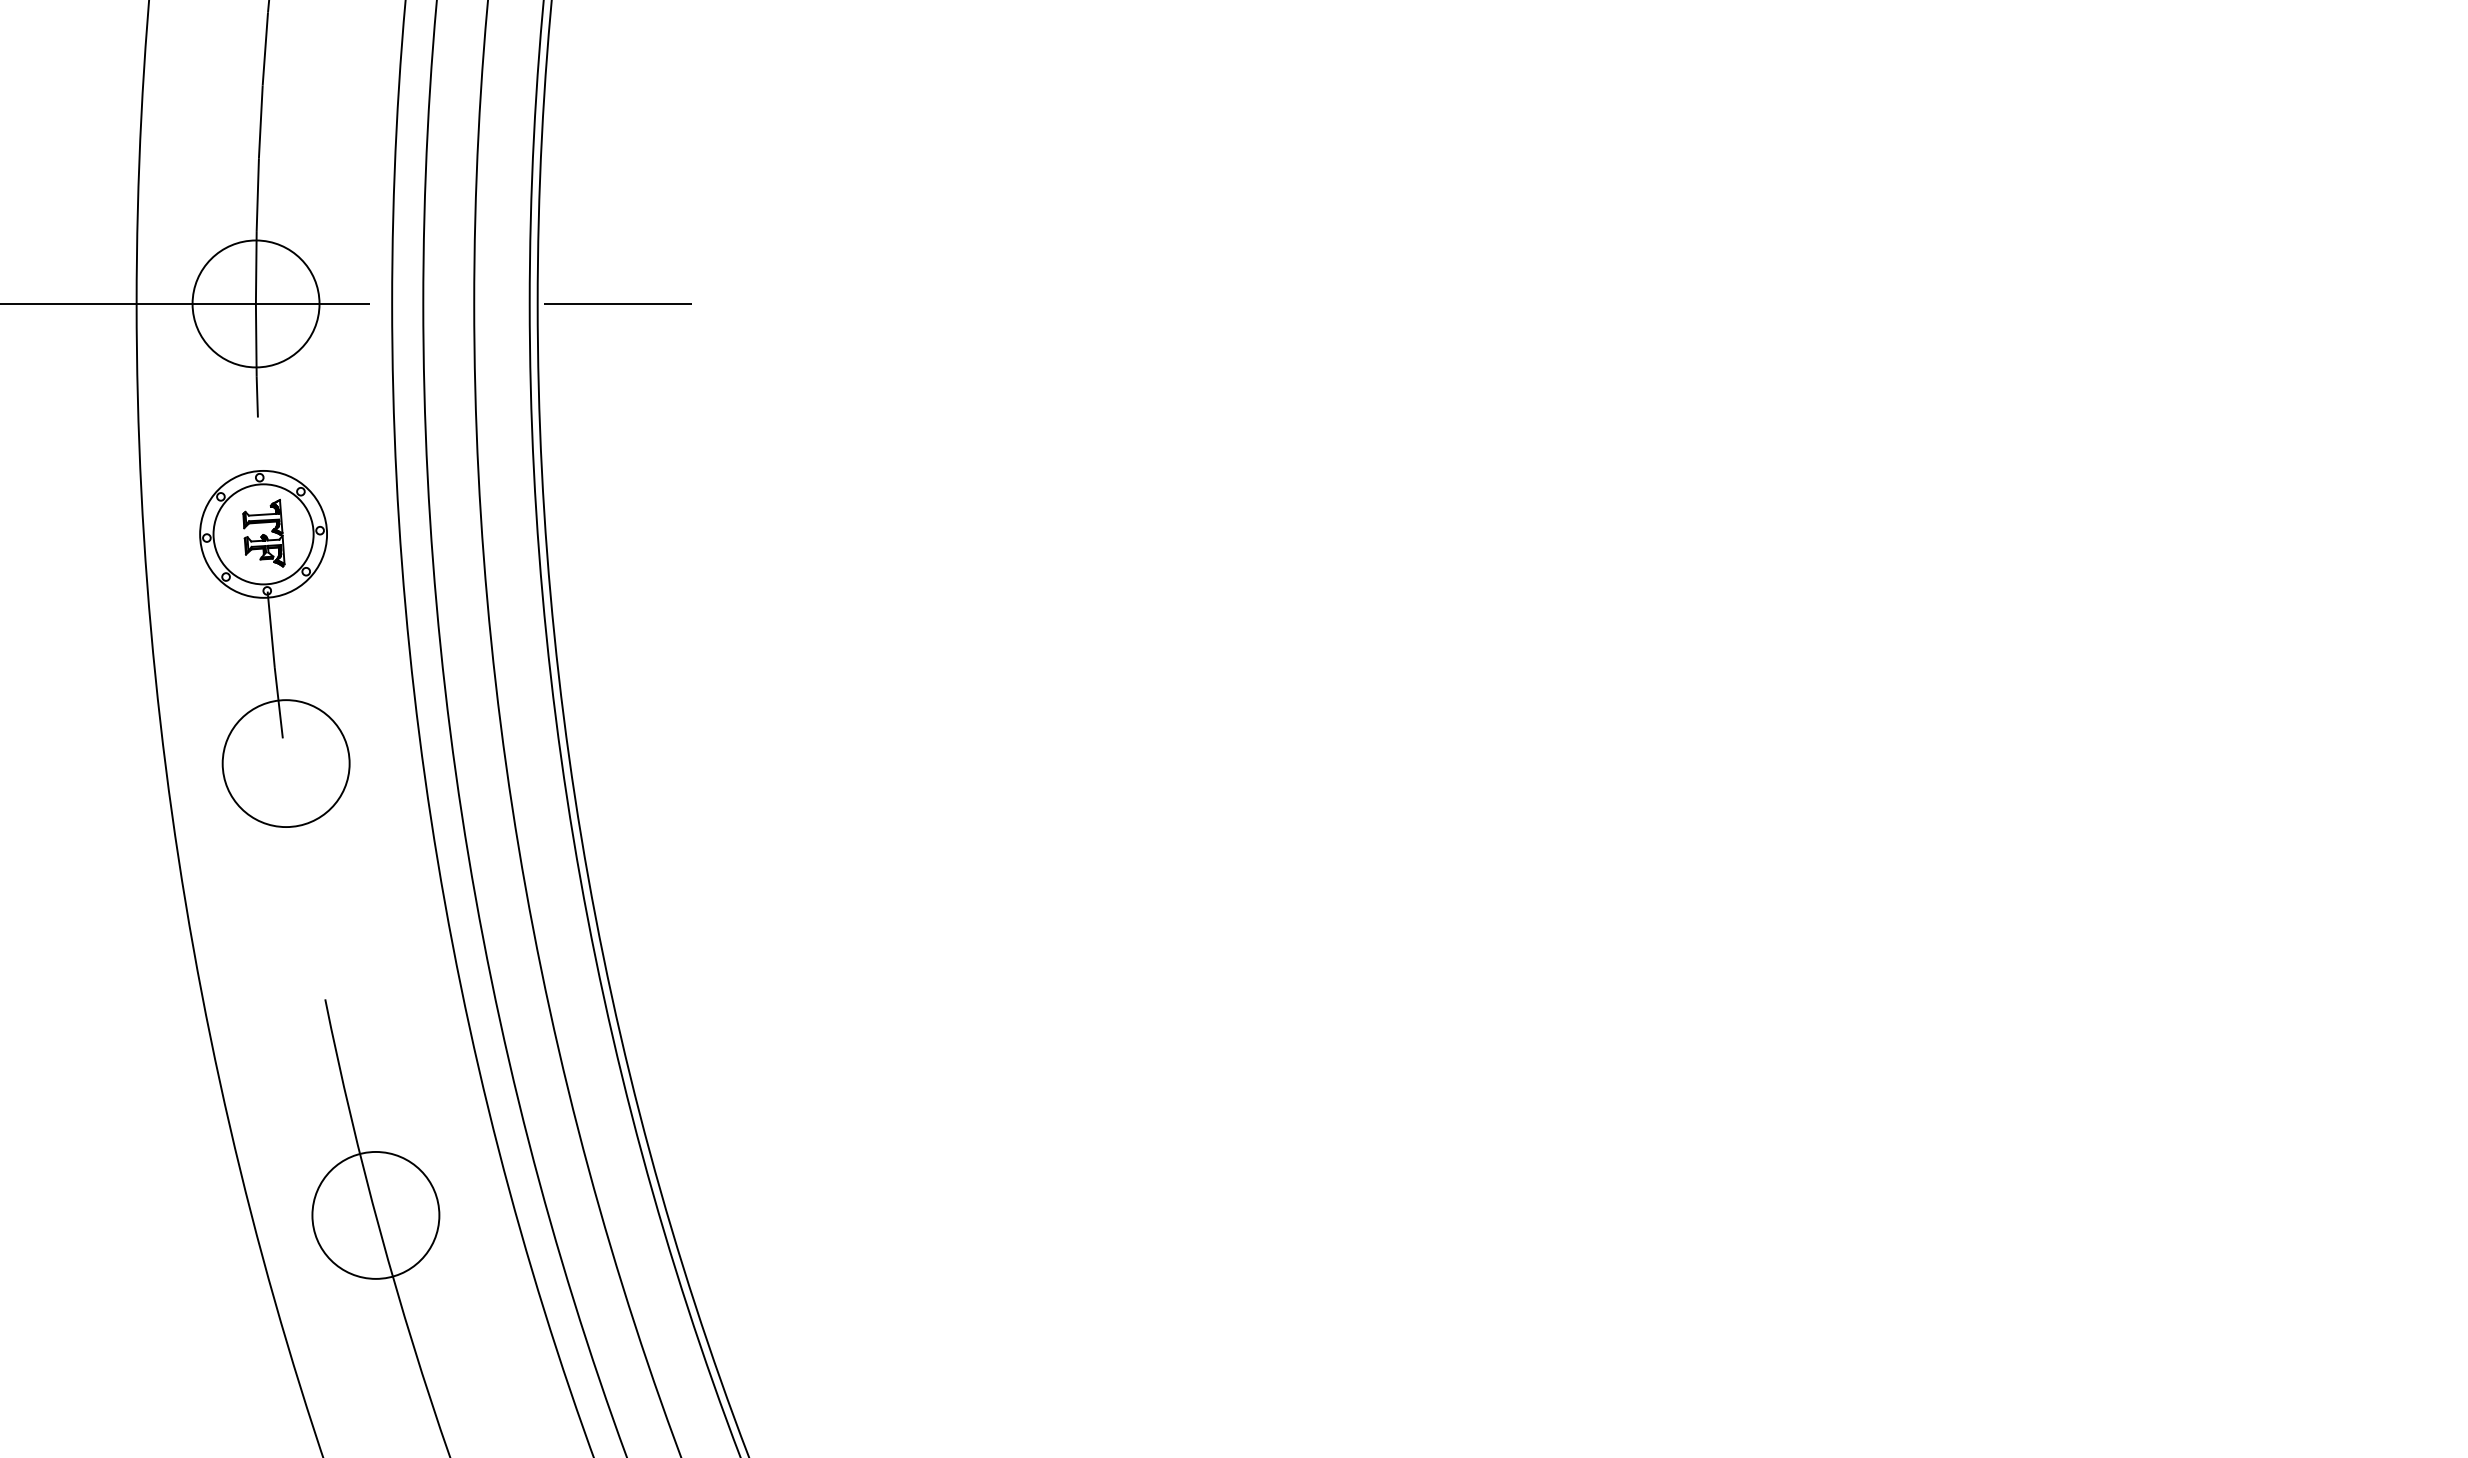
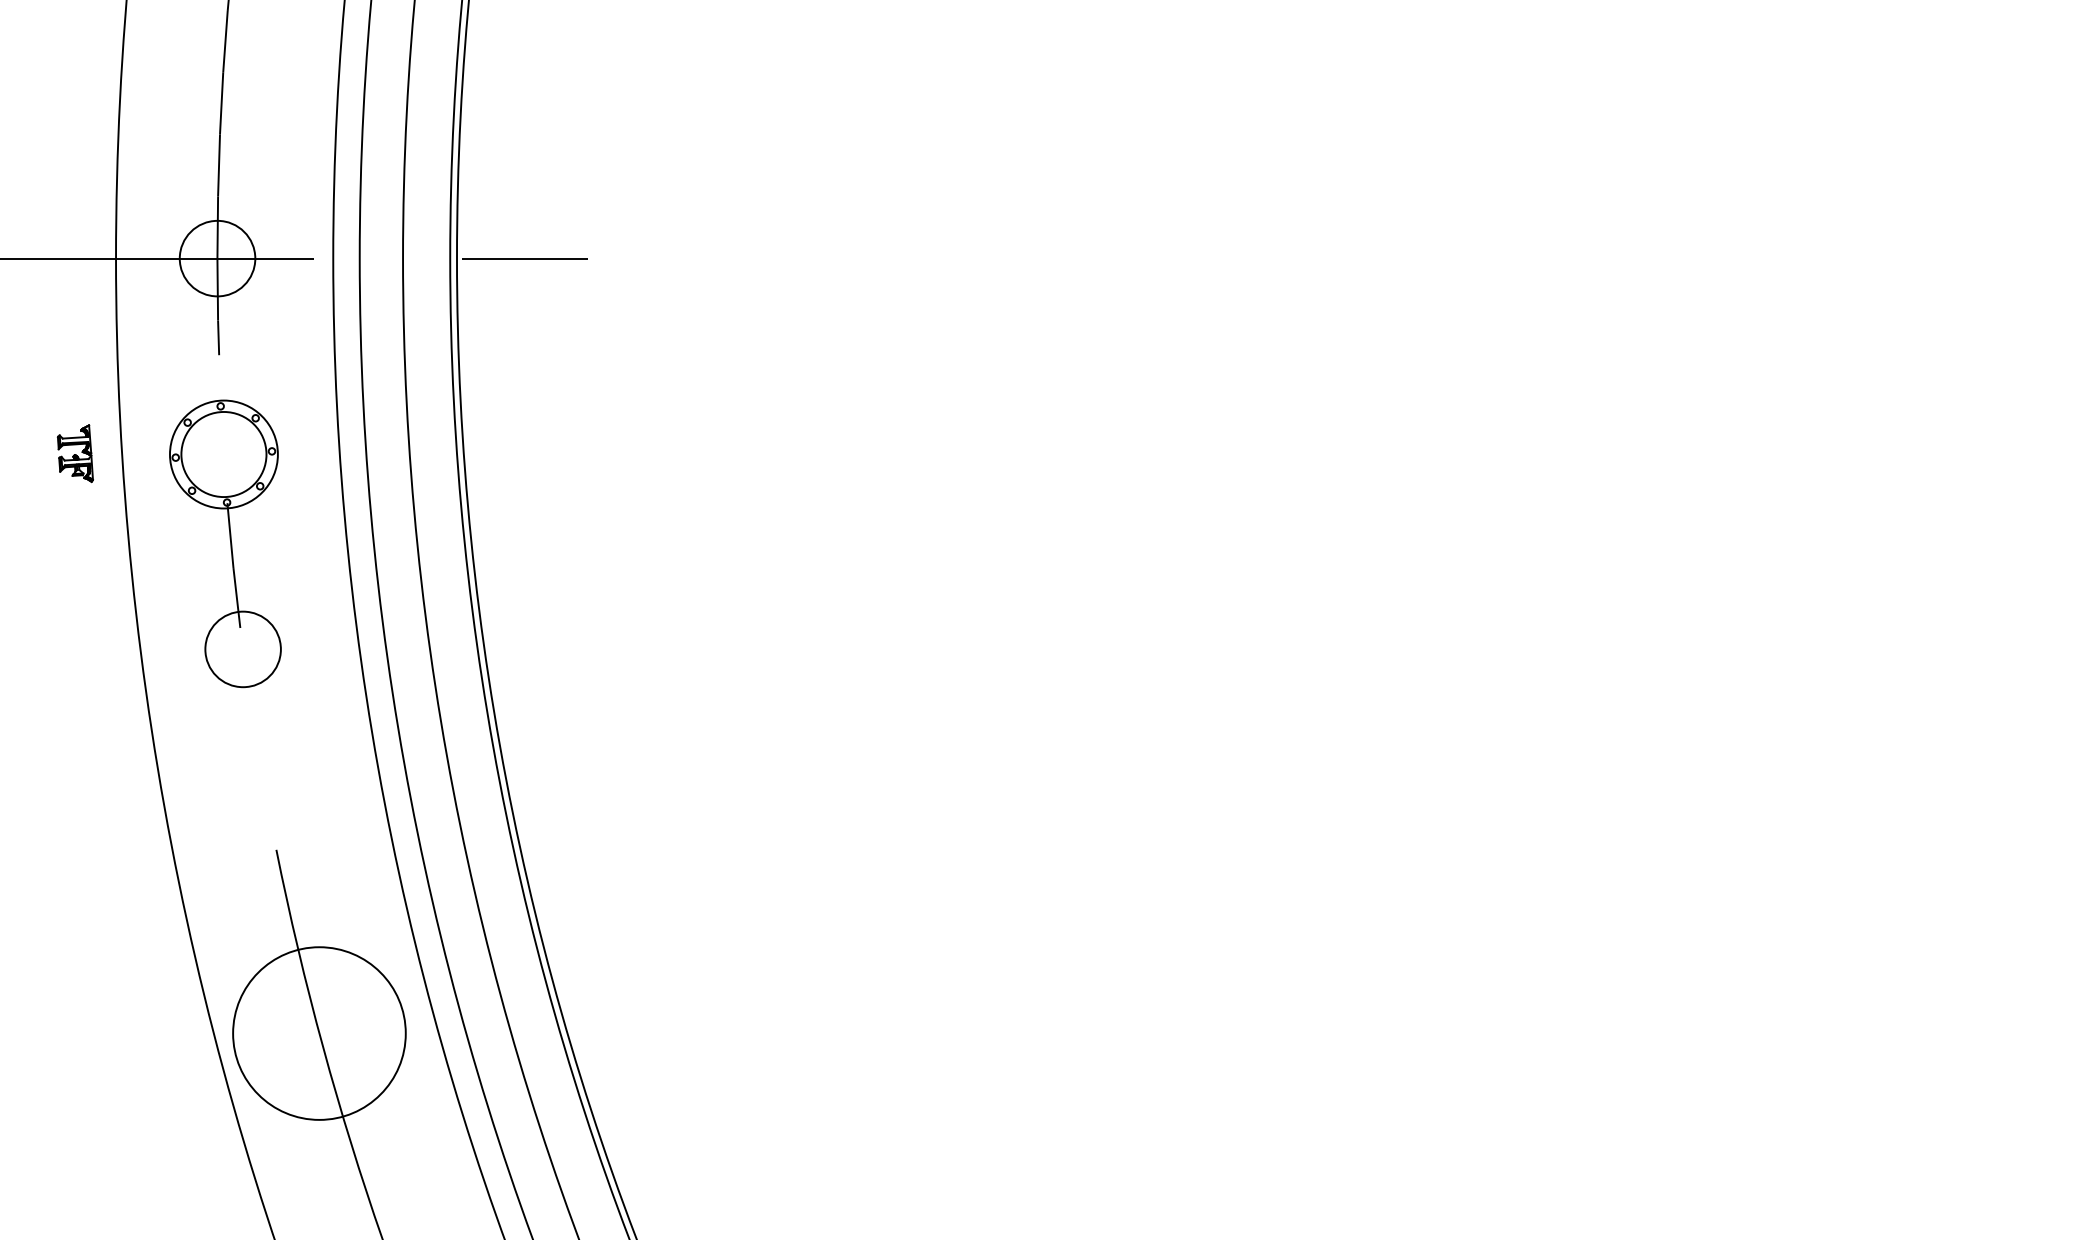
circle: (255, 303) -> (217, 258), size x0.7
part: (263, 532) -> (75, 452), moved
circle: (285, 763) -> (242, 649), size x0.7
circle: (375, 1214) -> (319, 1032), size x1.6

